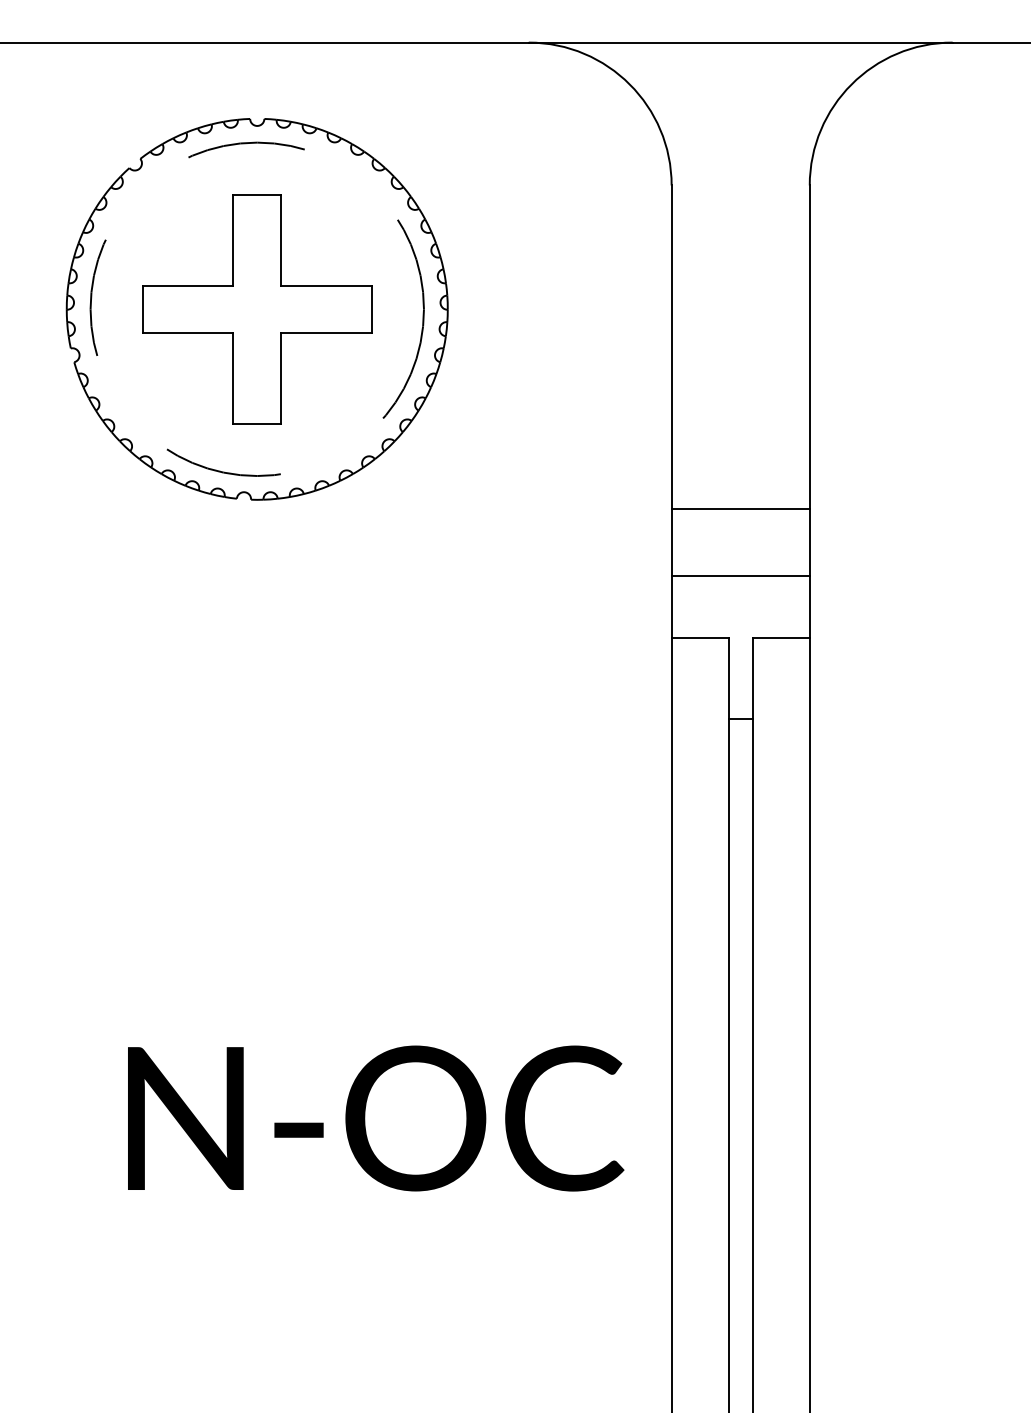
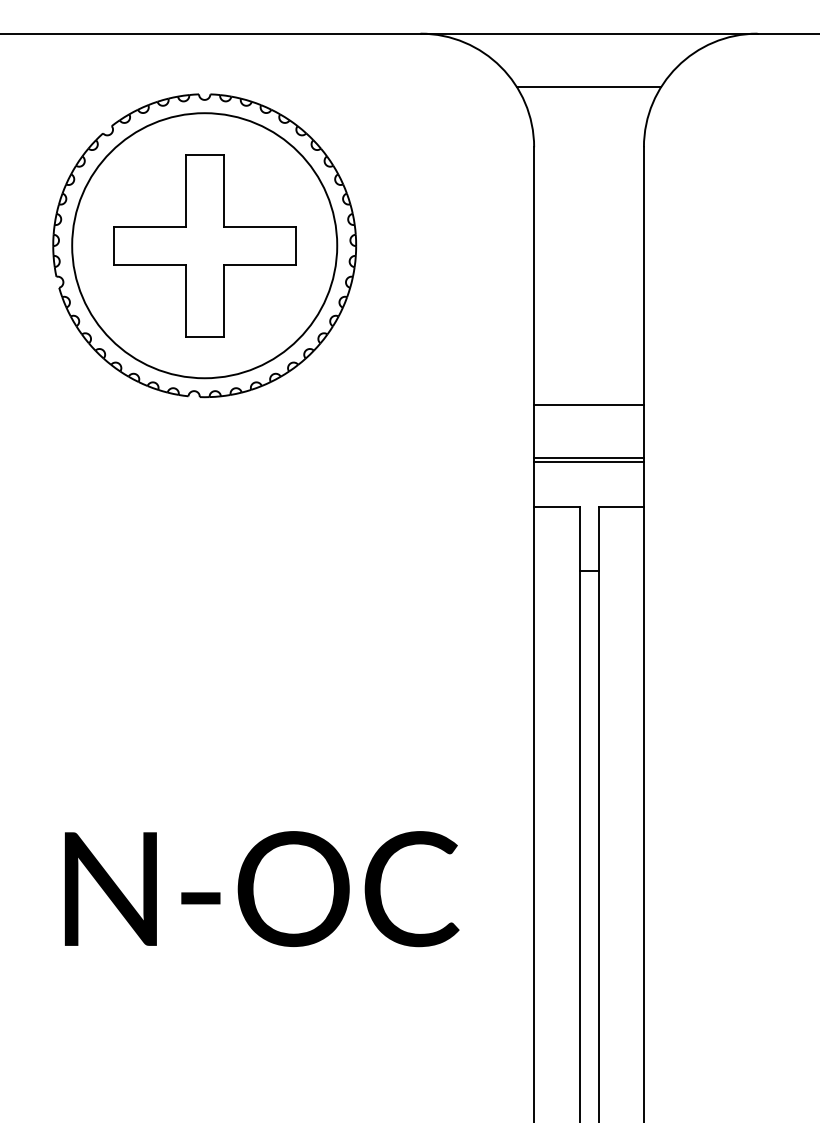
line: (740, 109) -> (588, 86), added
circle: (257, 309) -> (204, 245), dashed -> solid
line: (740, 580) -> (588, 461), added
text: (376, 1119) -> (262, 889), moved

